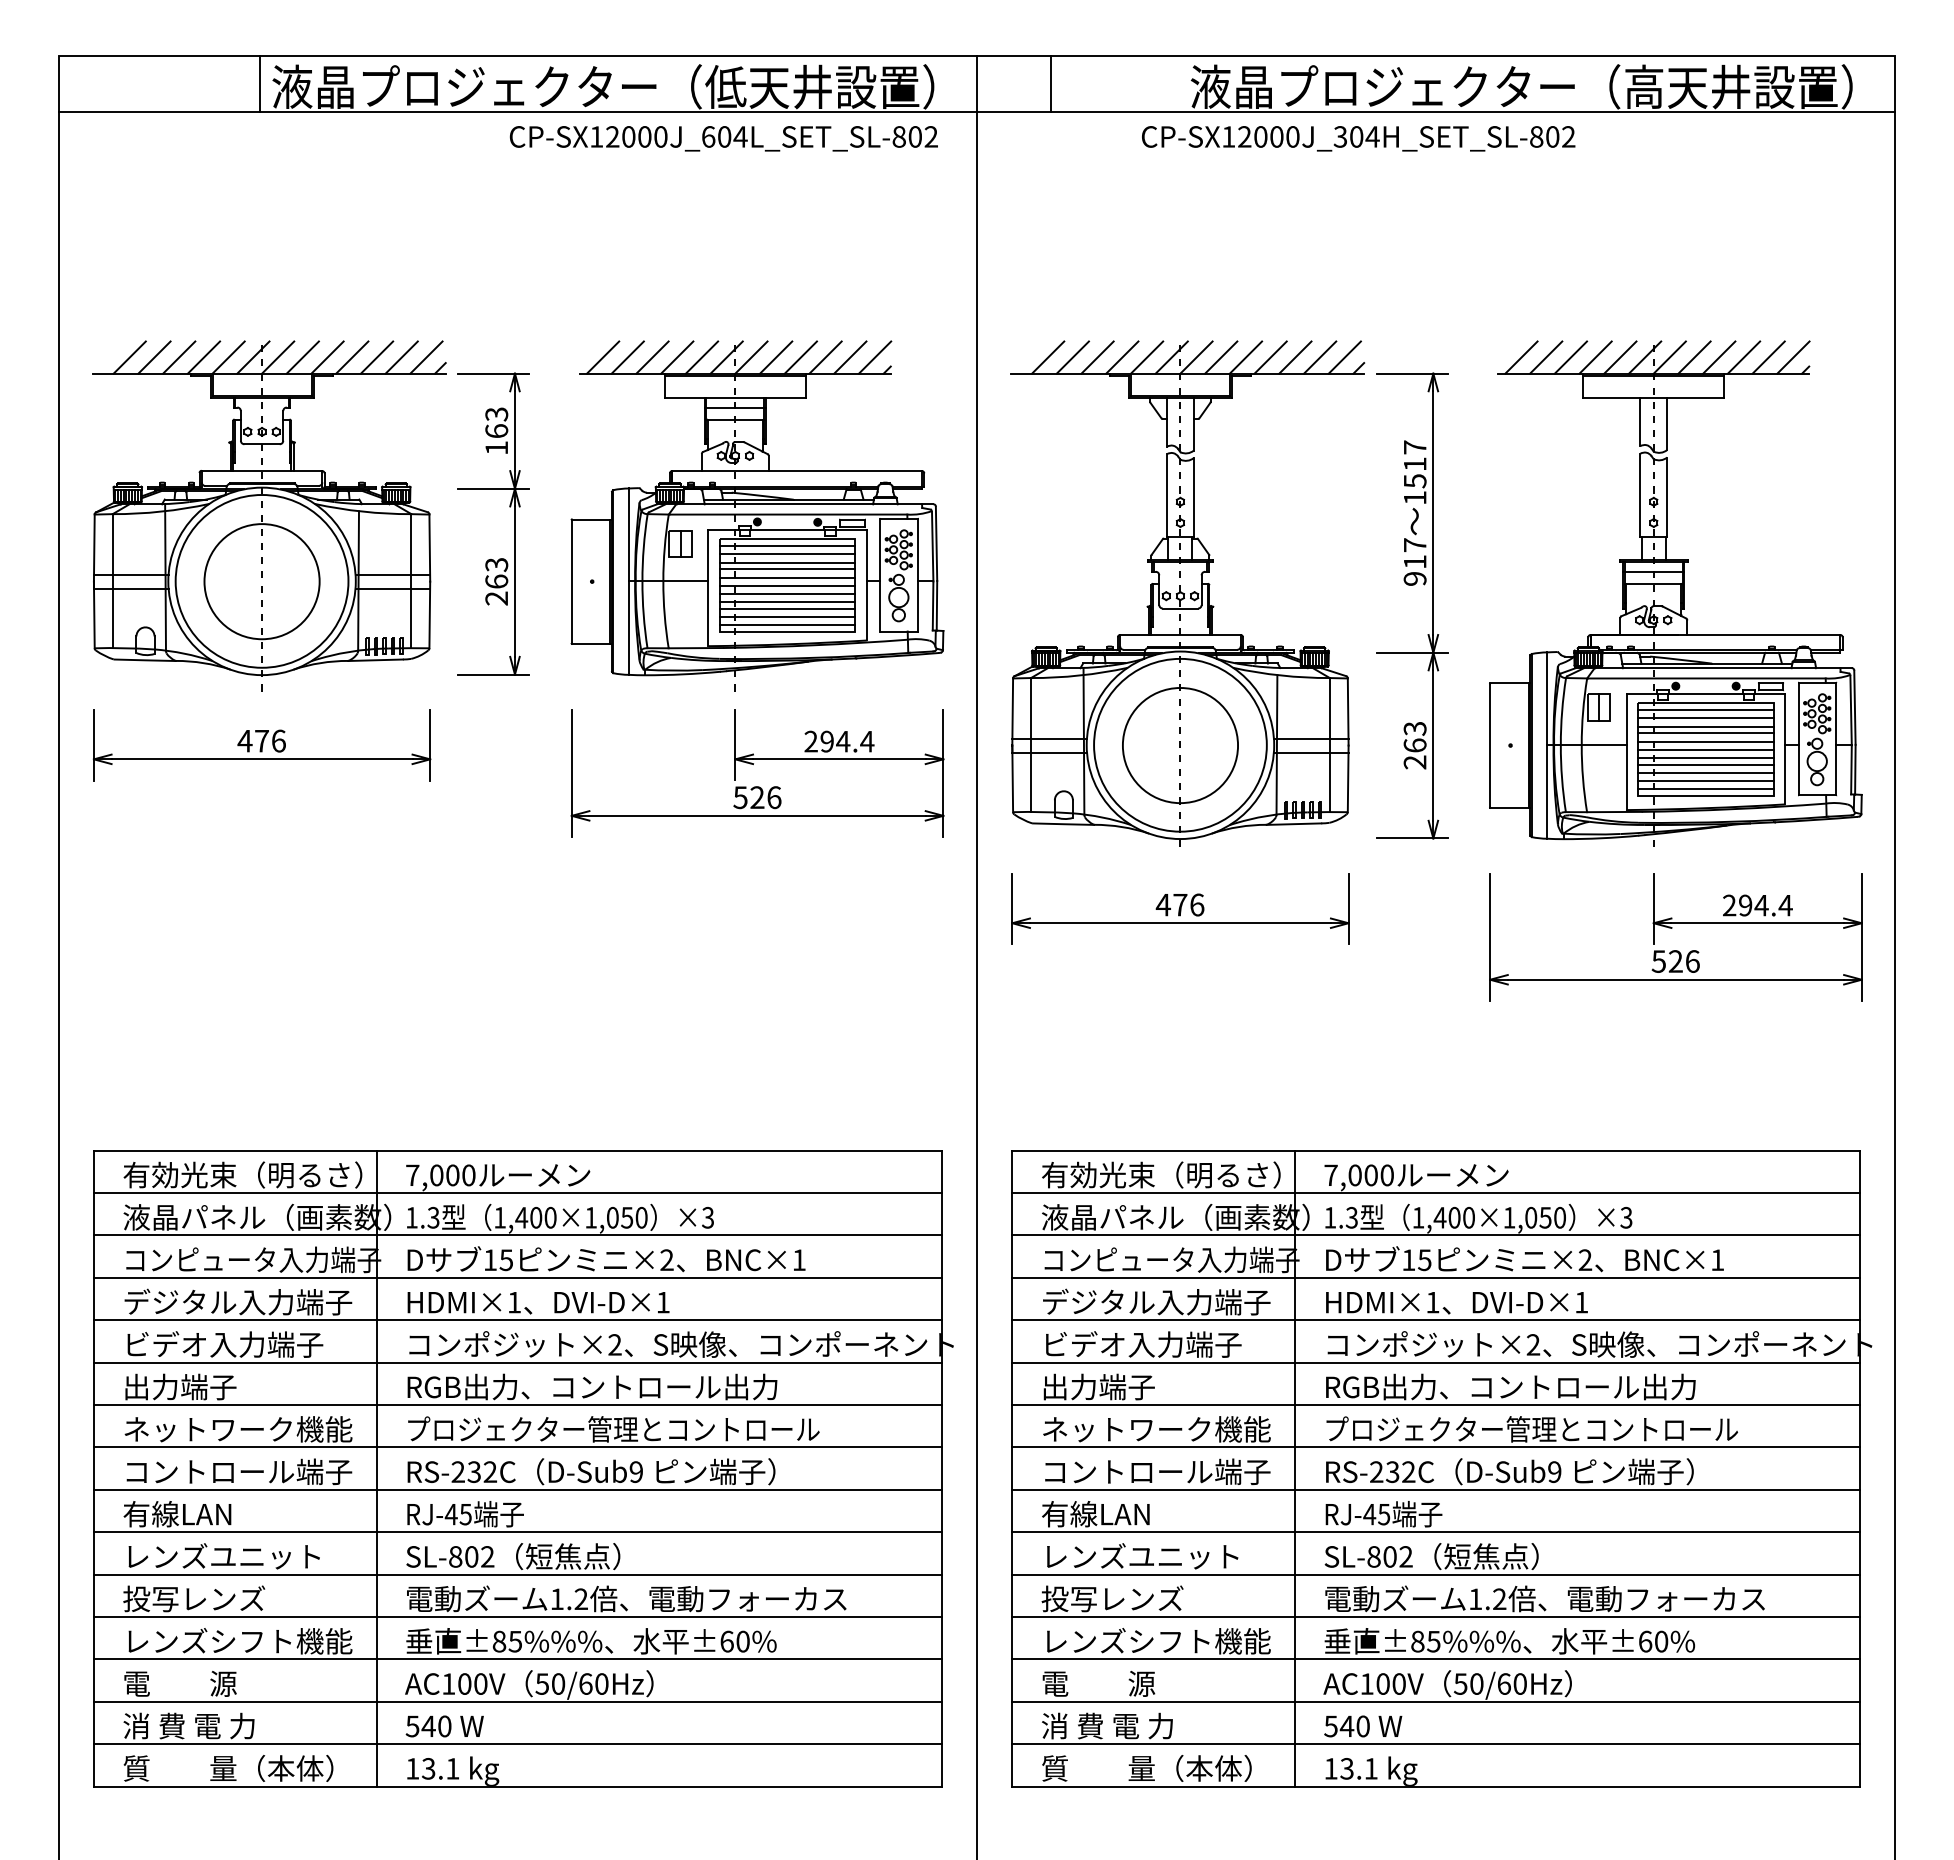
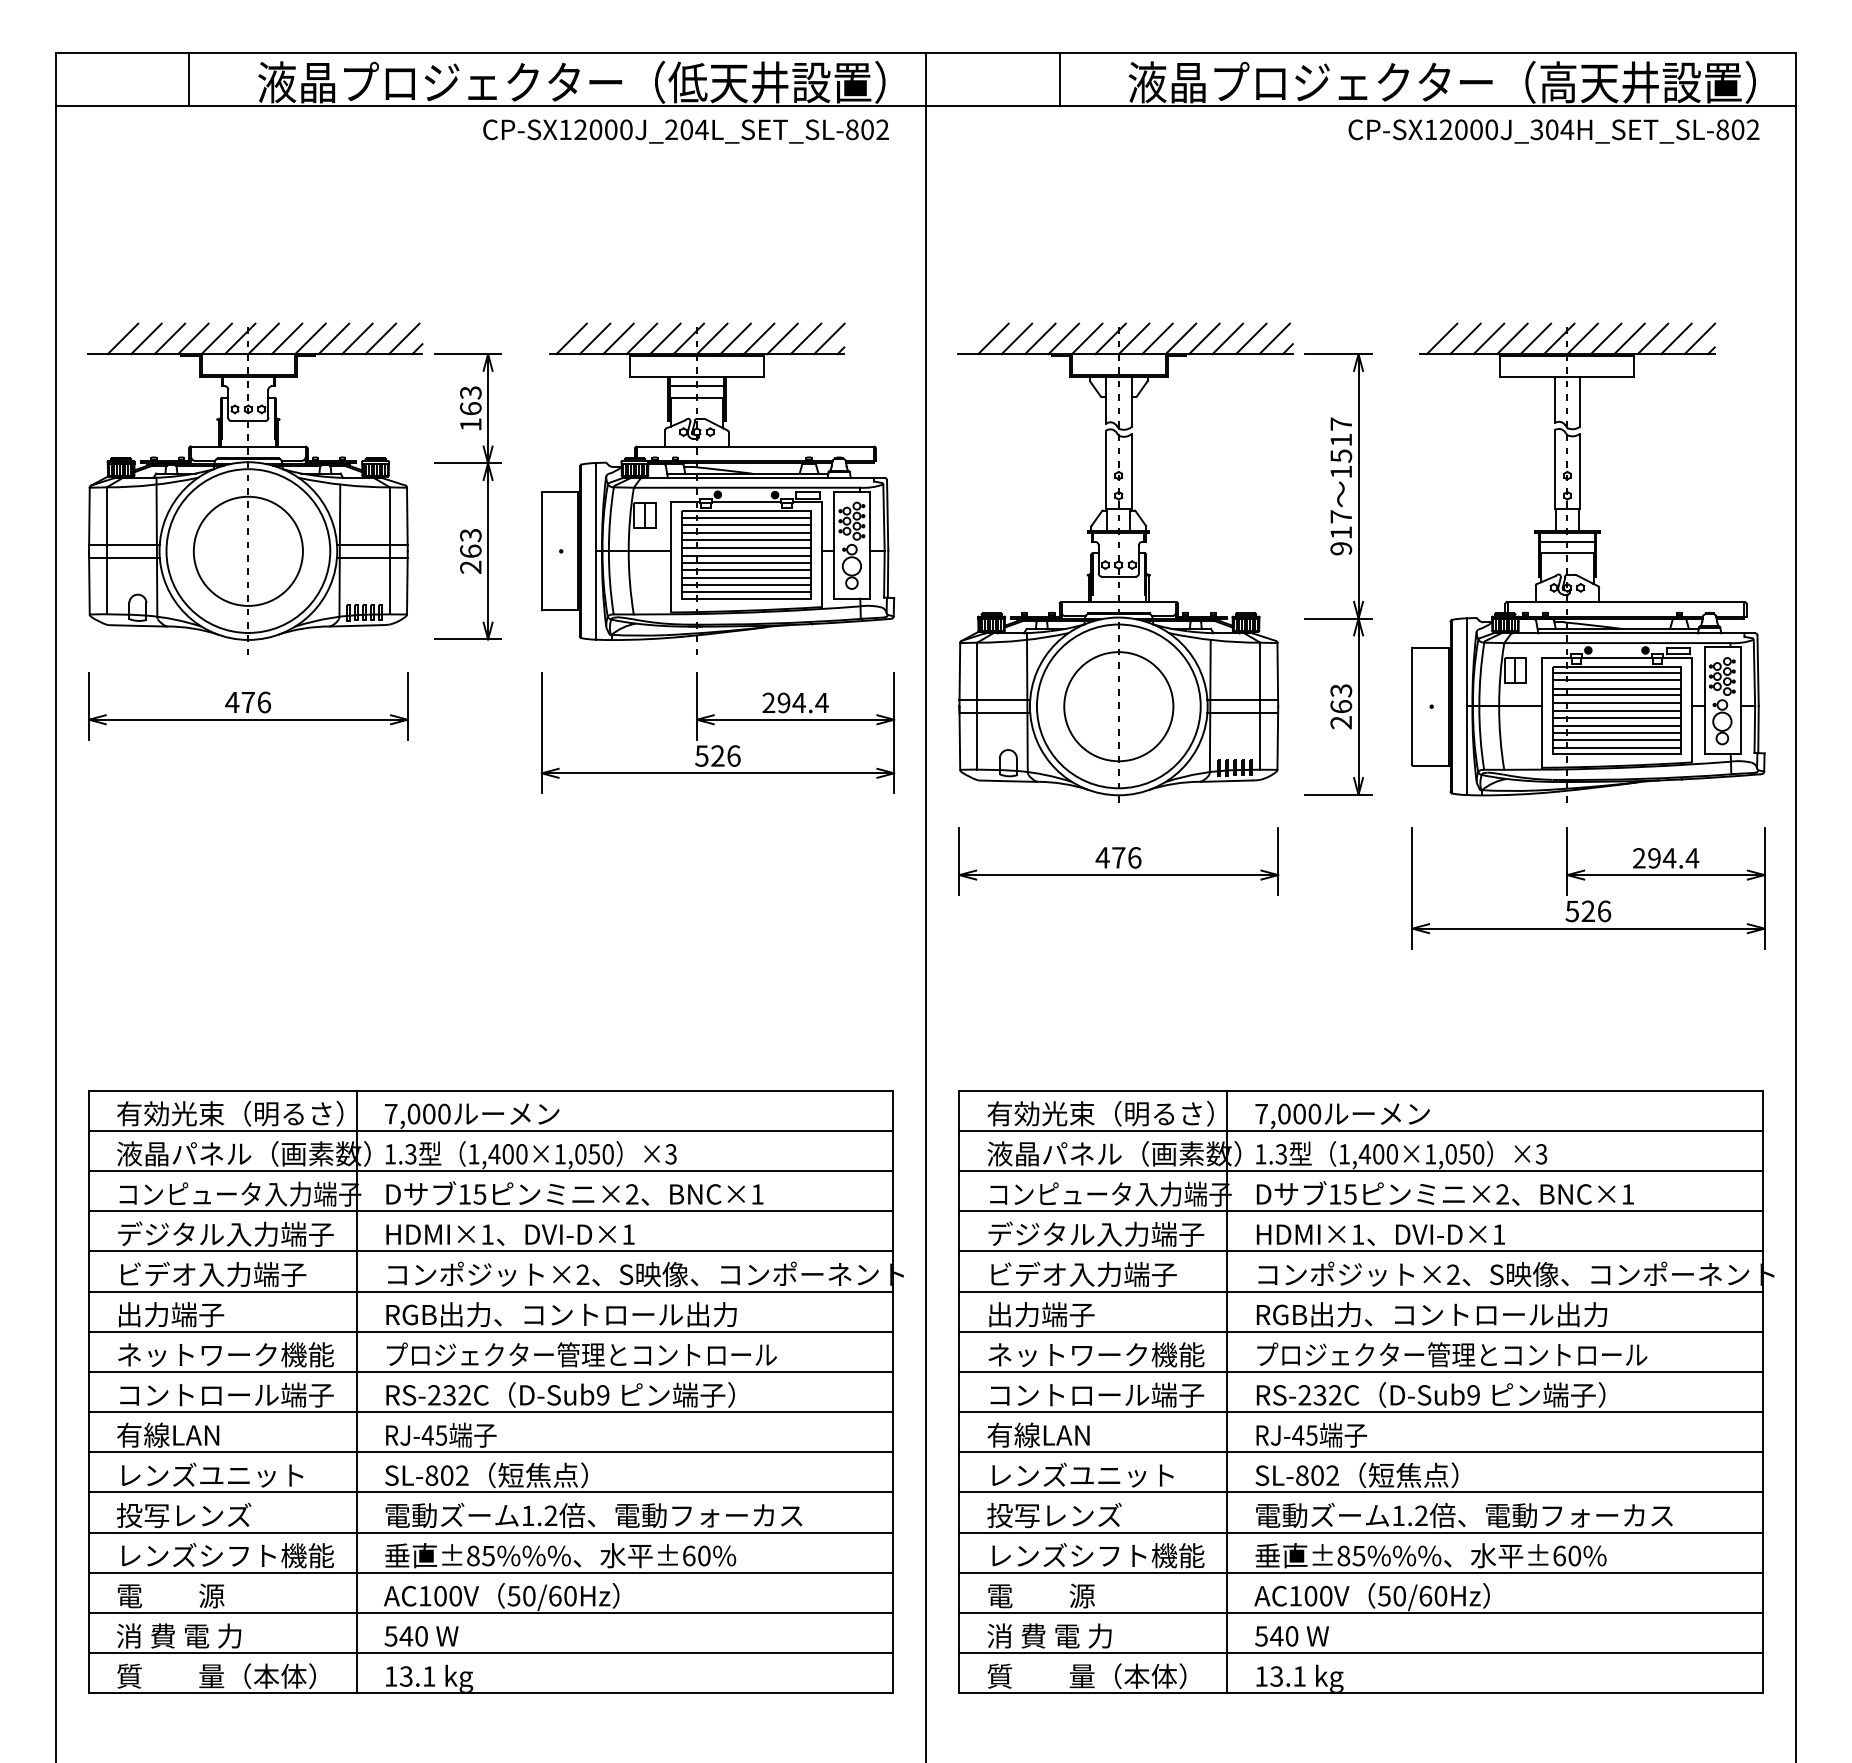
line: (259, 83) -> (189, 79), moved
line: (1051, 83) -> (1060, 79), moved
text: (708, 136) -> (671, 129), CP-SX12000J_604L_SET_SL-802 -> CP-SX12000J_204L_SET_SL-802
text: (1358, 138) -> (1553, 131), moved

